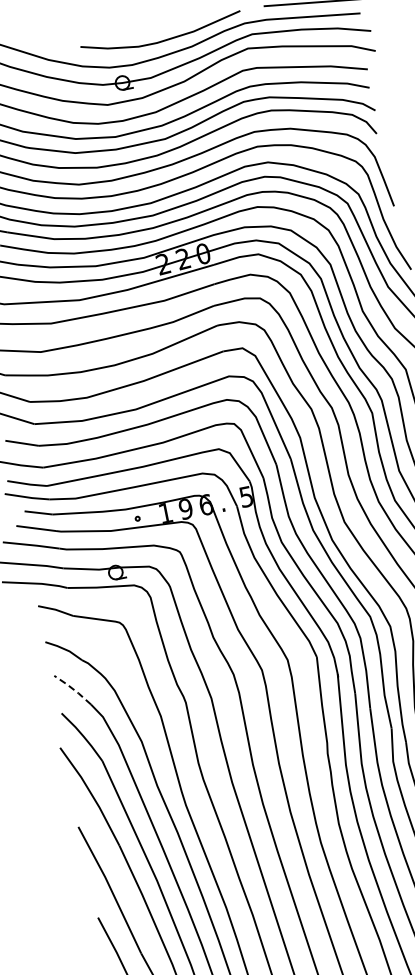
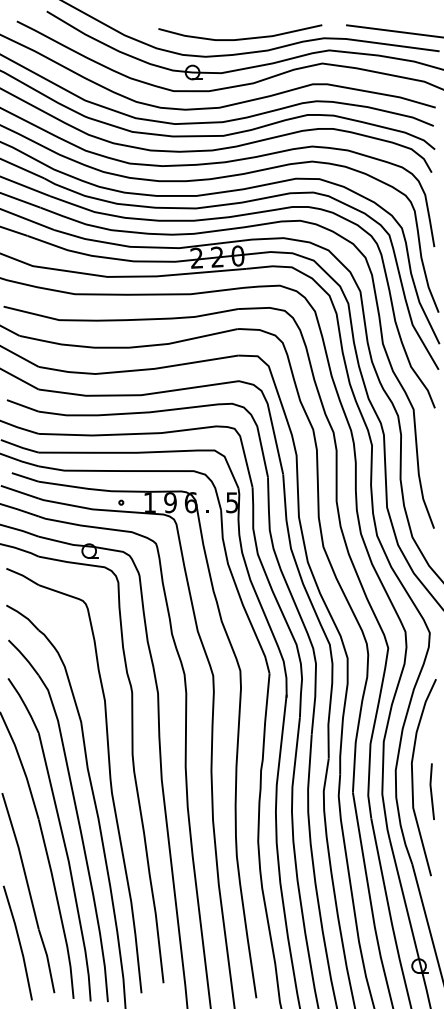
line: (73, 688) -> (24, 656), dashed -> solid

